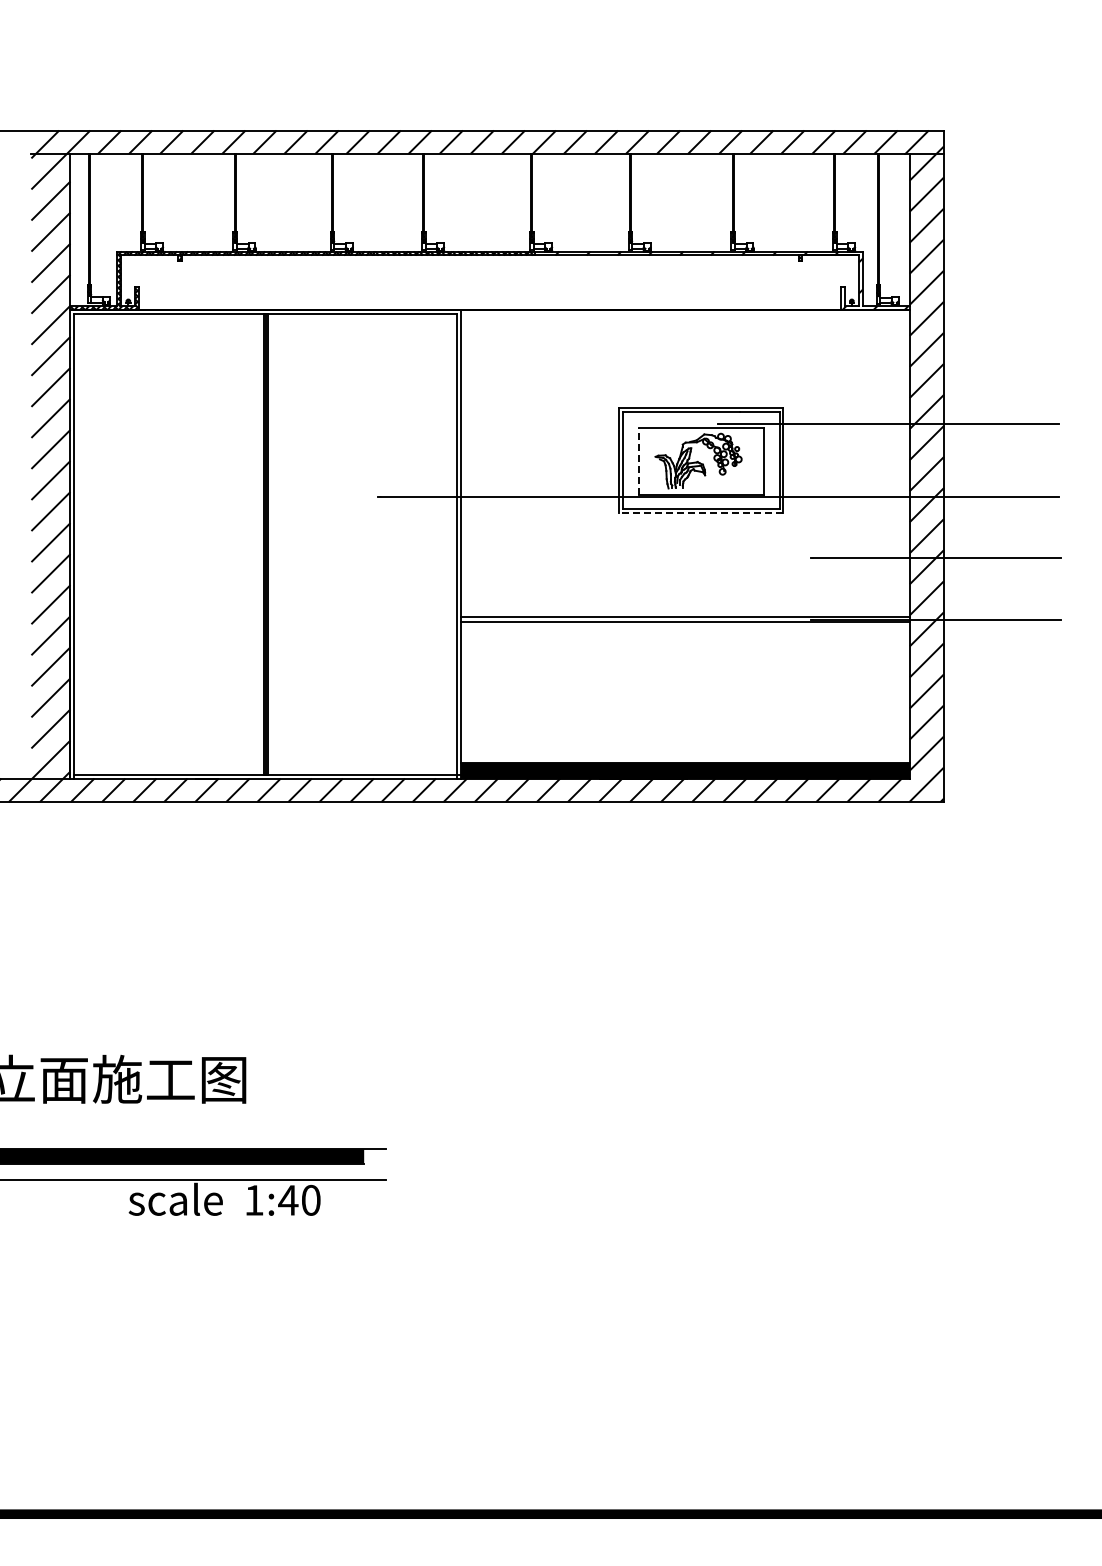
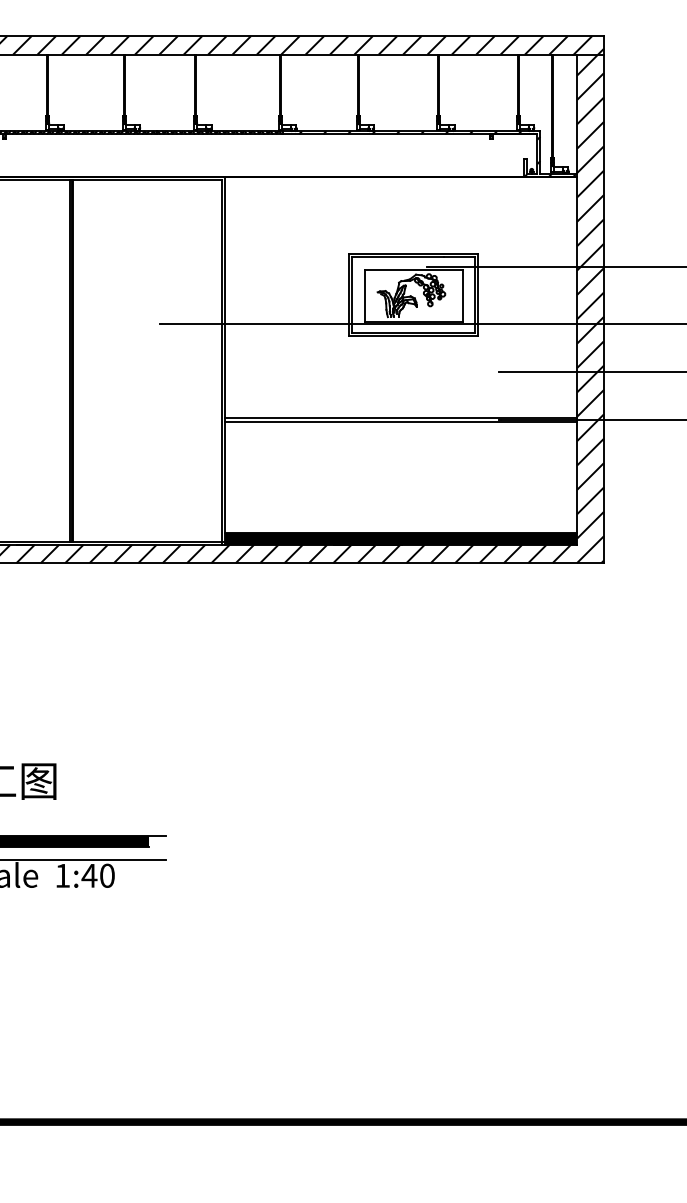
line: (638, 461) -> (364, 295), dashed -> solid
line: (701, 513) -> (413, 336), dashed -> solid

